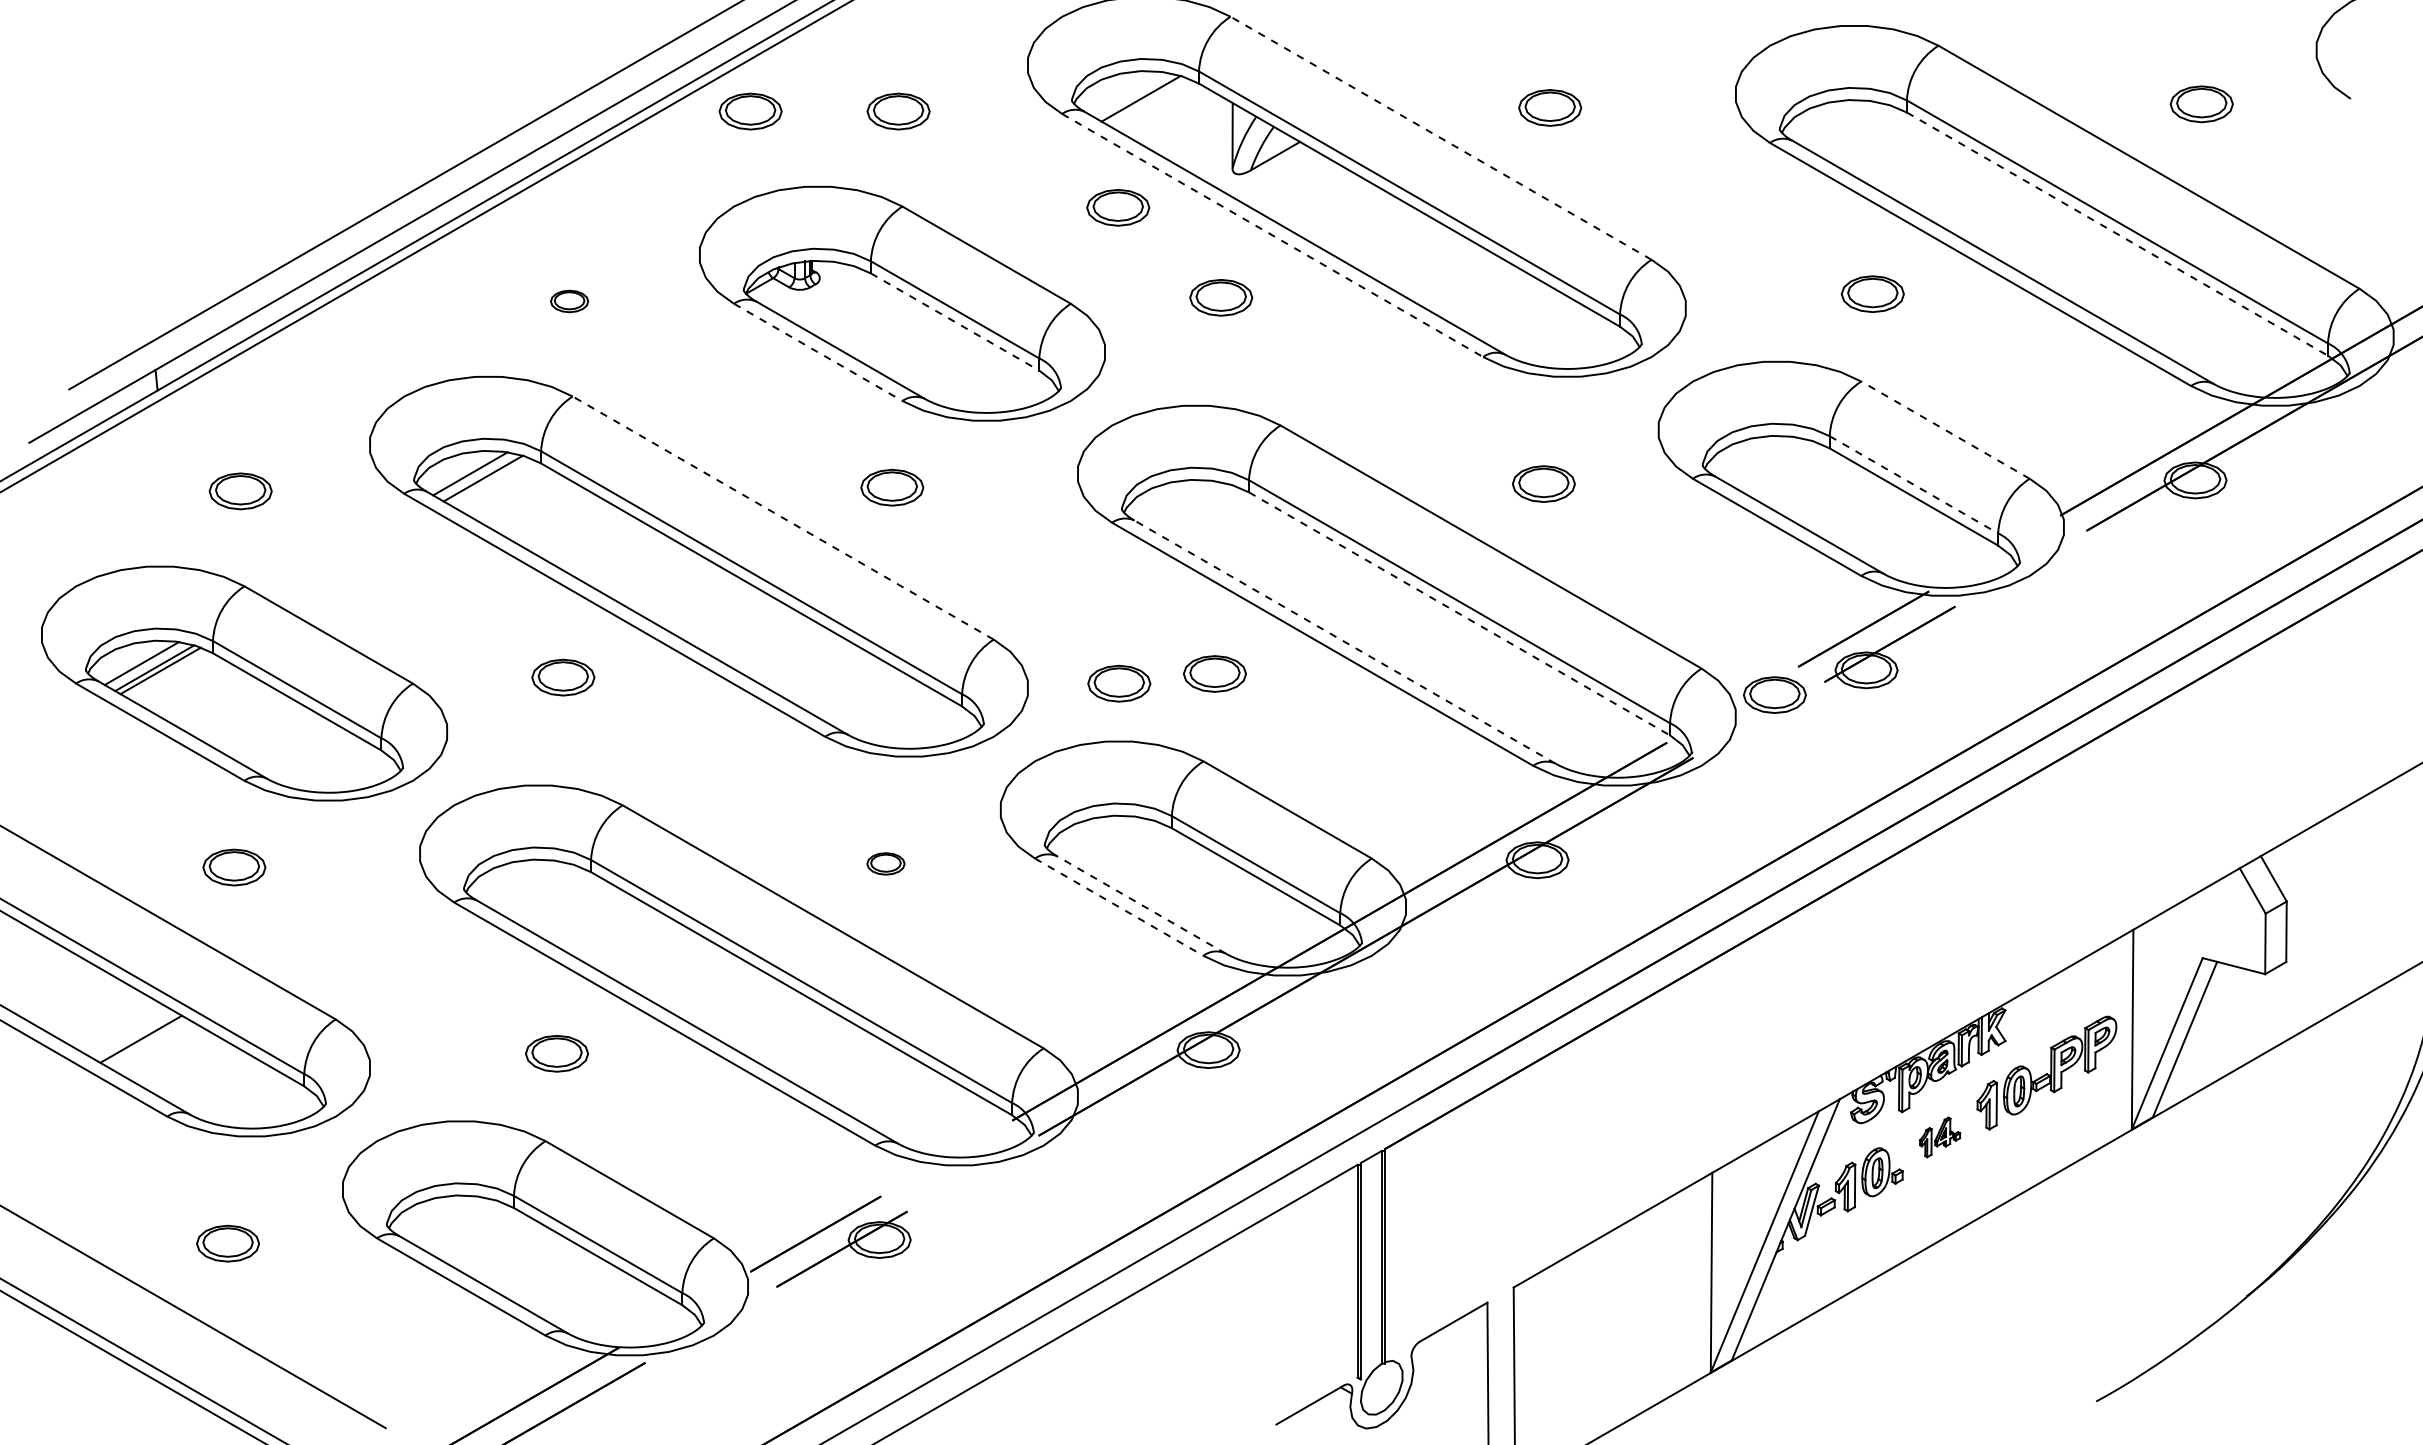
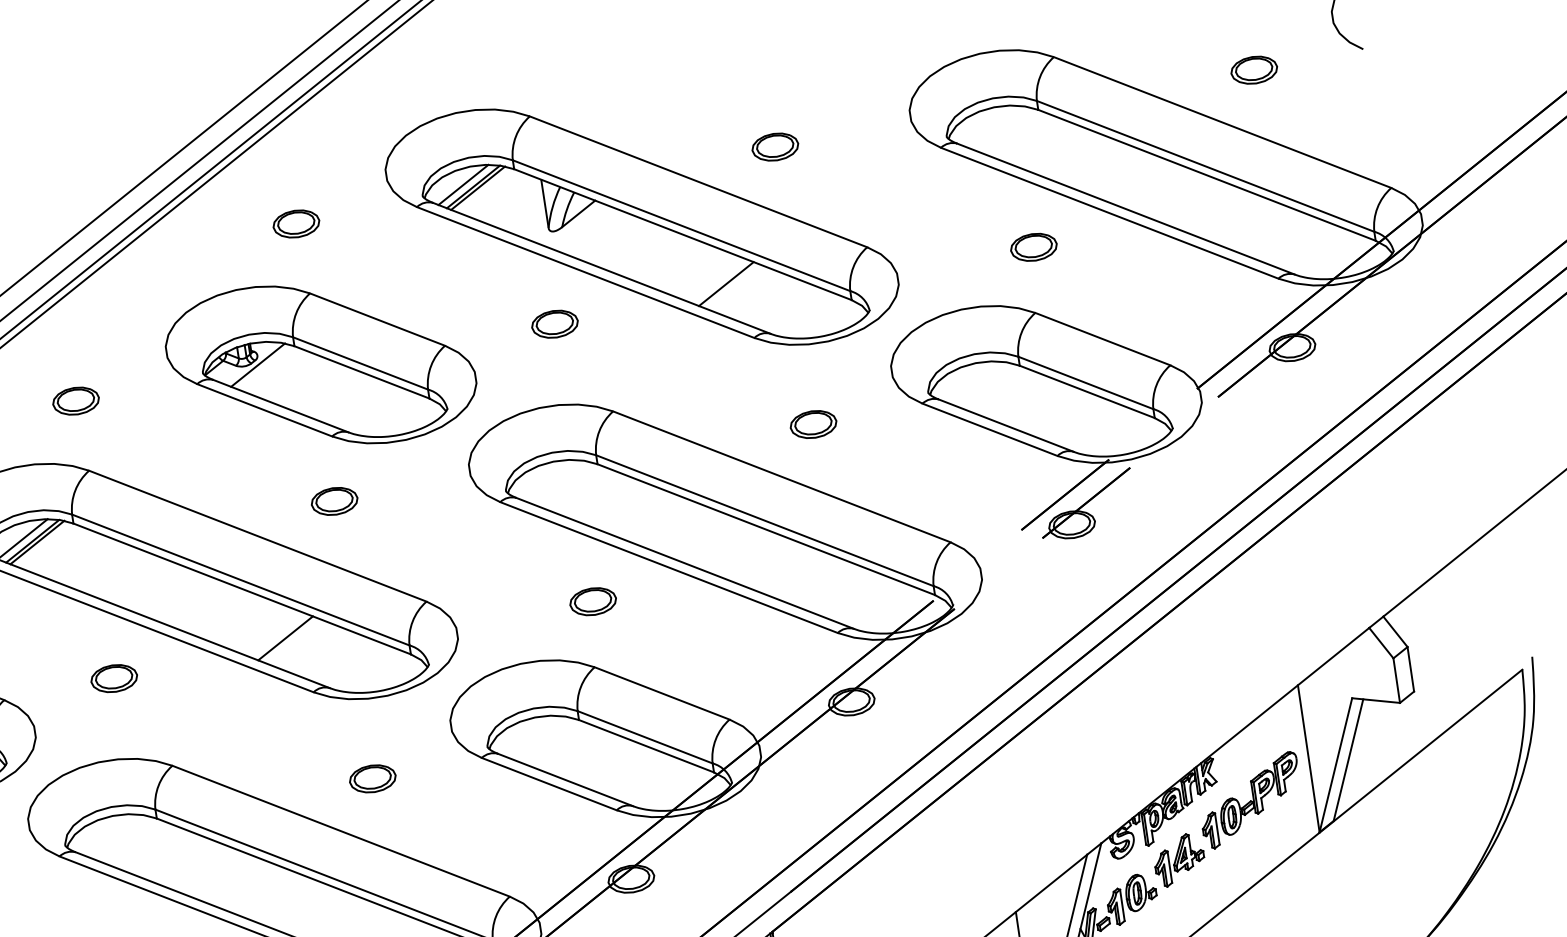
line: (1128, 93) -> (463, 184), added
line: (1146, 101) -> (477, 188), added
part: (750, 111) -> (187, 240), removed
line: (1440, 138) -> (698, 182), dashed -> solid
part: (1118, 207) -> (469, 269), removed
line: (2117, 234) -> (1207, 175), dashed -> solid
line: (1273, 235) -> (586, 272), dashed -> solid
line: (1456, 279) -> (725, 283), added
line: (818, 290) -> (257, 364), added
part: (569, 301) -> (75, 401), size x1.67
line: (955, 322) -> (362, 372), dashed -> solid
line: (818, 352) -> (264, 410), dashed -> solid
line: (1945, 429) -> (1102, 338), dashed -> solid
line: (489, 480) -> (37, 541), added
line: (1914, 485) -> (1086, 383), dashed -> solid
line: (782, 517) -> (257, 535), dashed -> solid
line: (1459, 614) -> (766, 530), dashed -> solid
line: (1344, 641) -> (684, 563), dashed -> solid
line: (798, 659) -> (285, 638), added
part: (1119, 683) -> (524, 619), removed
part: (1774, 694) -> (1007, 553), removed
part: (885, 863) -> (372, 778), size x1.67
line: (1141, 904) -> (565, 779), dashed -> solid
line: (1119, 907) -> (549, 784), dashed -> solid
part: (1939, 1137) -> (1178, 860), size x1.67

